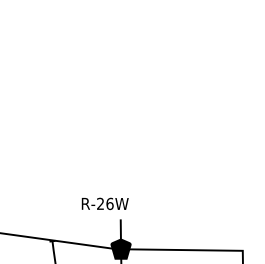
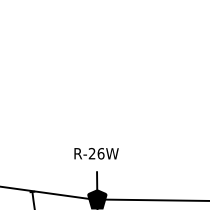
text: (104, 203) -> (95, 153), moved

